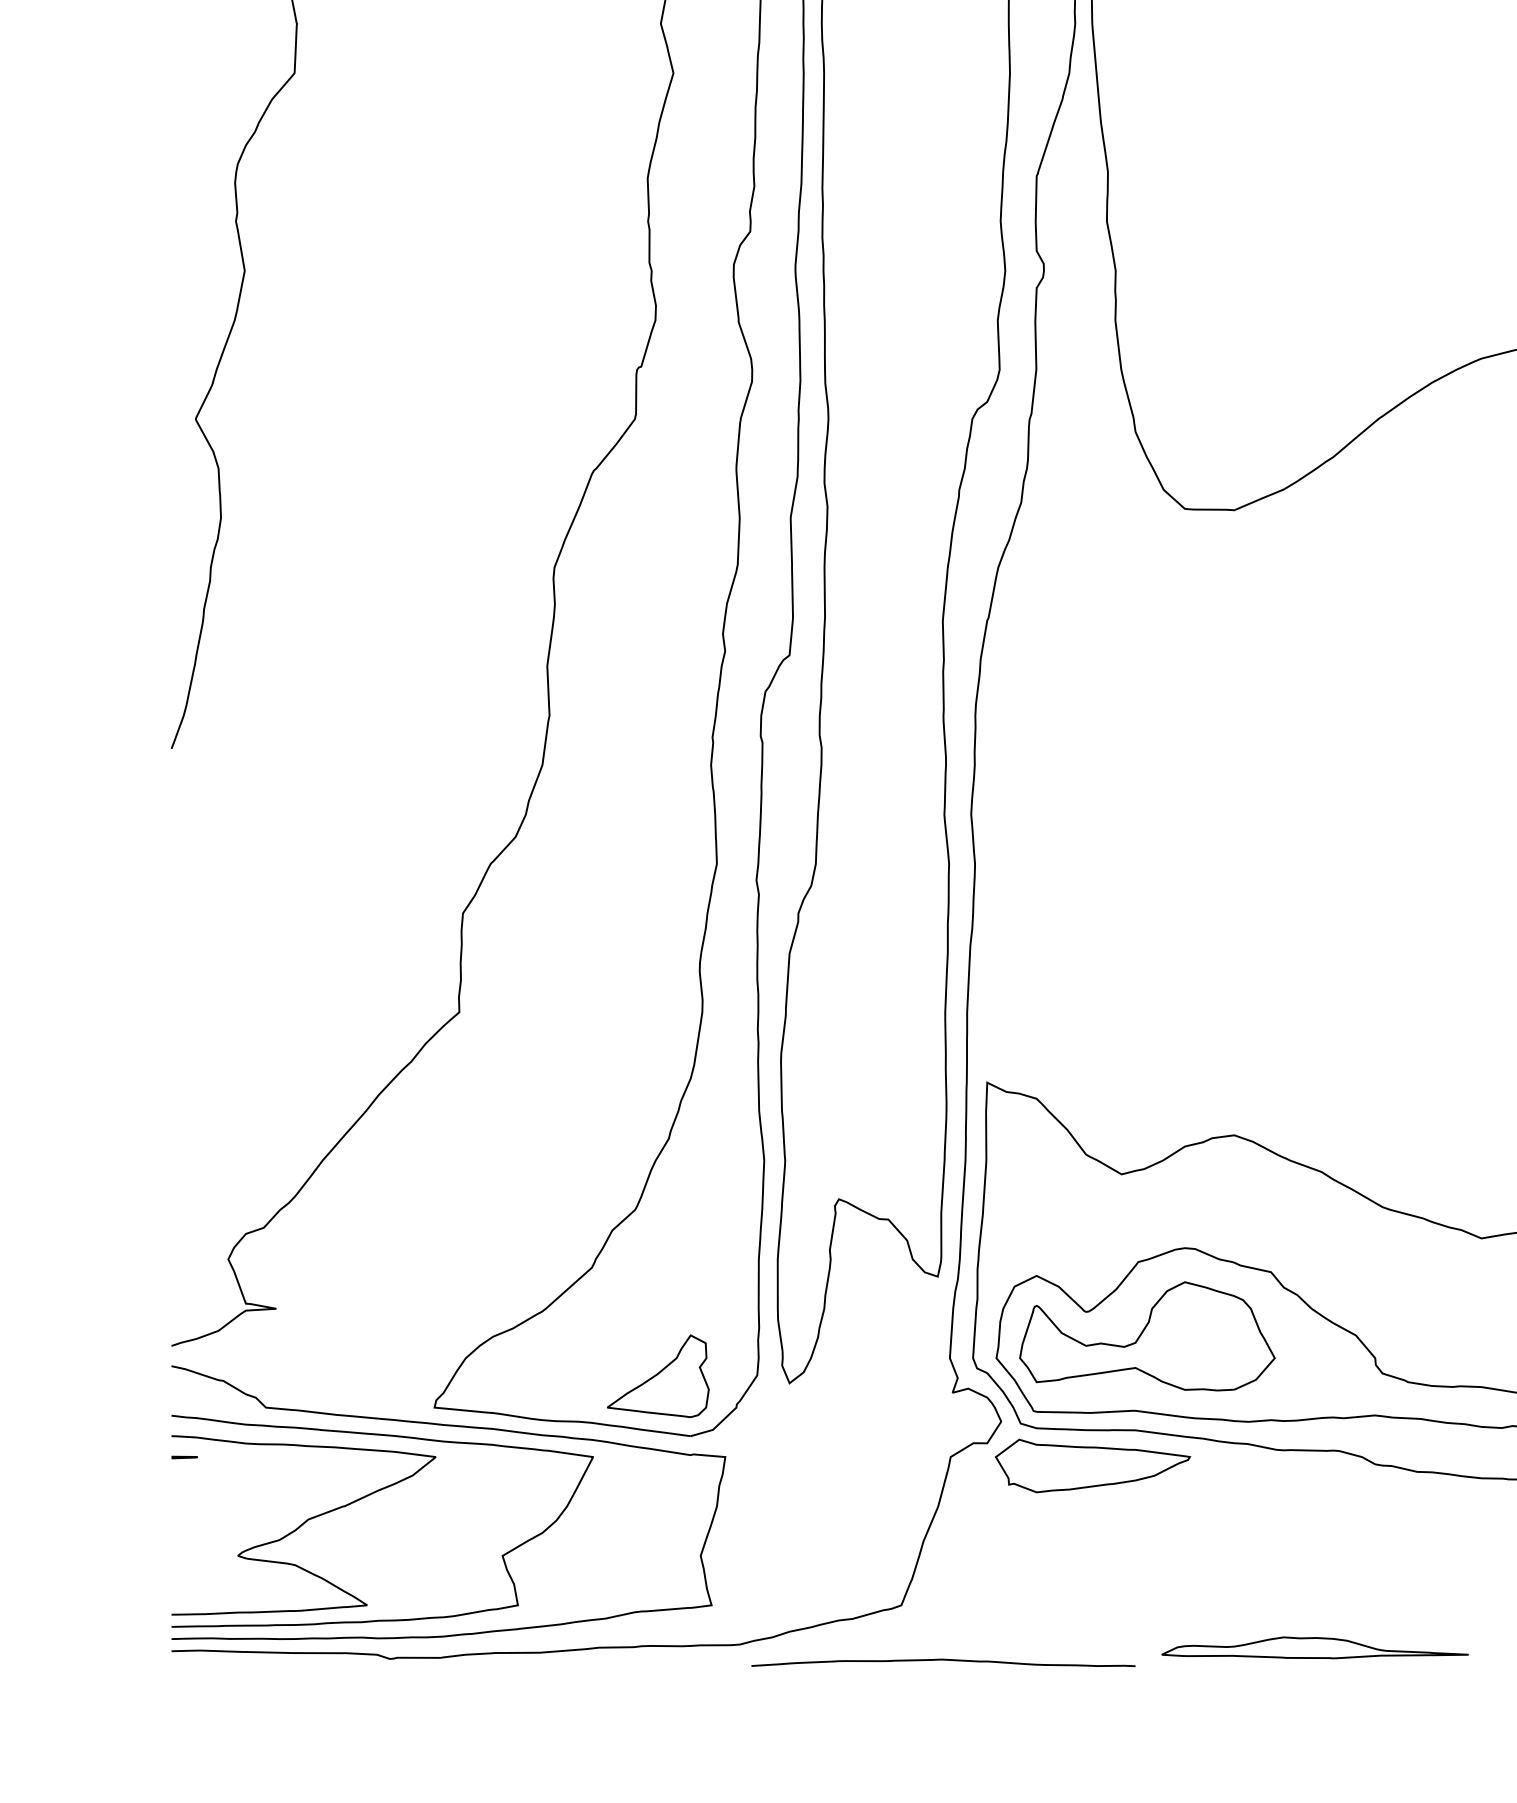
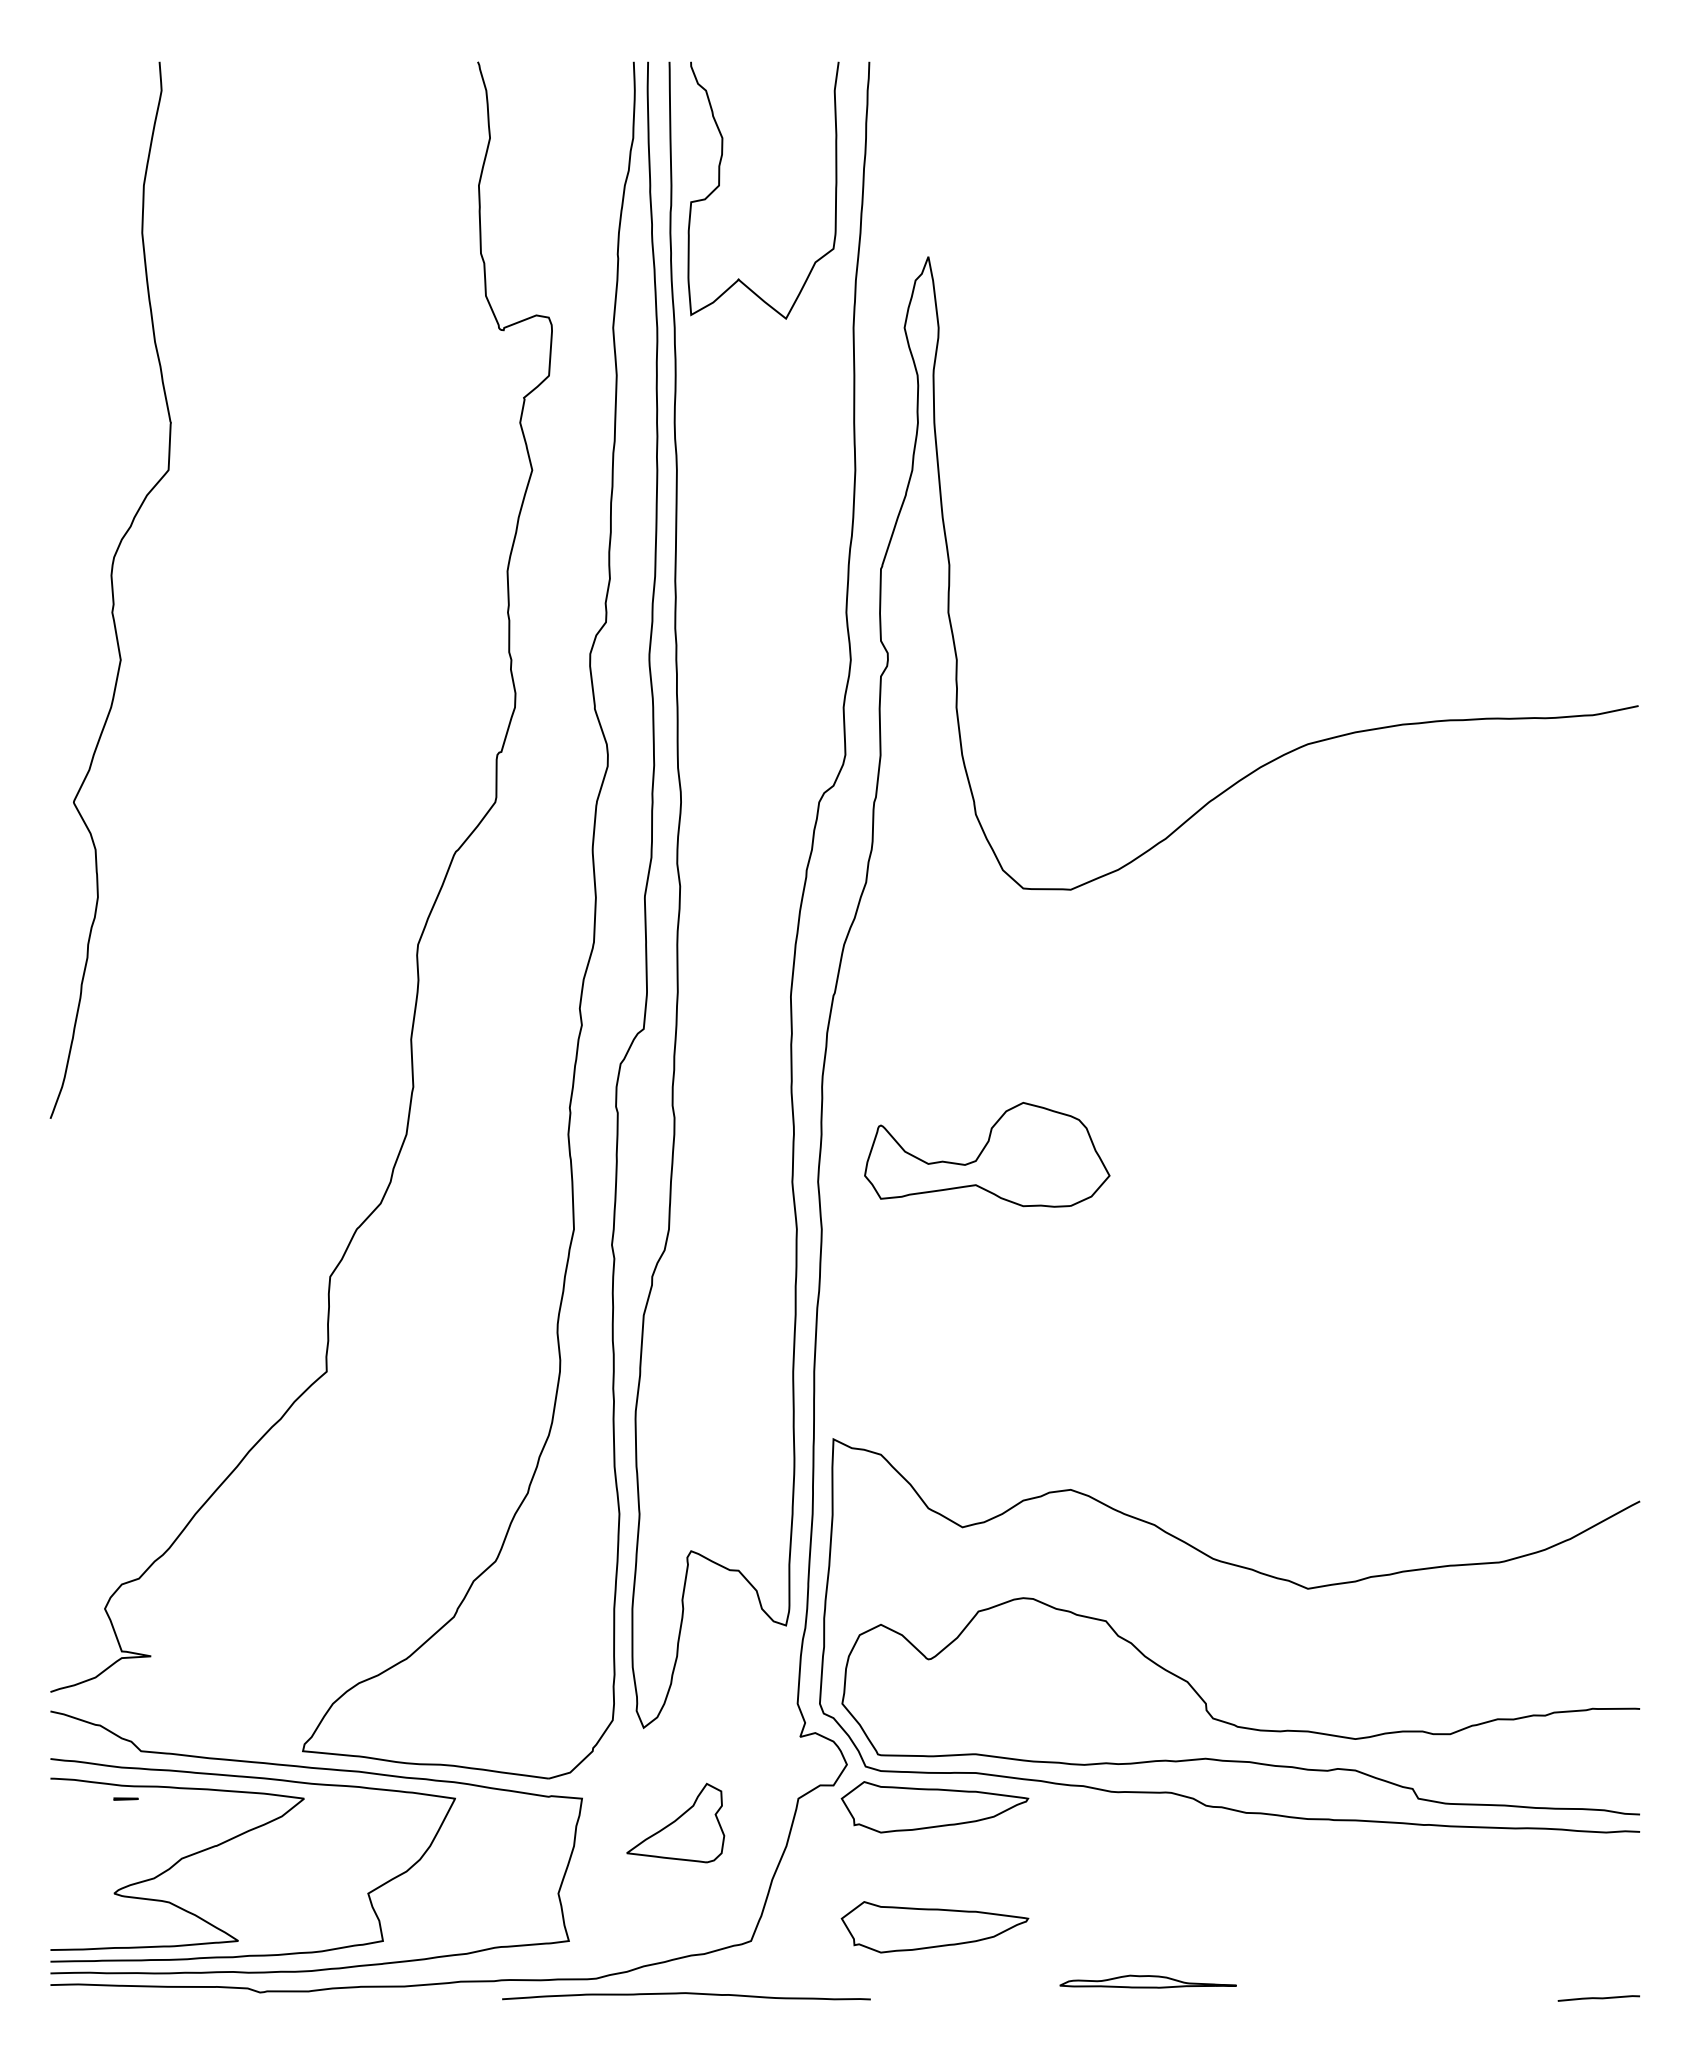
part: (1147, 1336) -> (987, 1154), moved
part: (658, 1375) -> (675, 1822), moved
line: (184, 1456) -> (125, 1798), moved
part: (1092, 1591) -> (934, 1927), added
part: (1314, 1647) -> (1147, 1981), size x0.6
curve: (944, 1661) -> (687, 1994), moved

